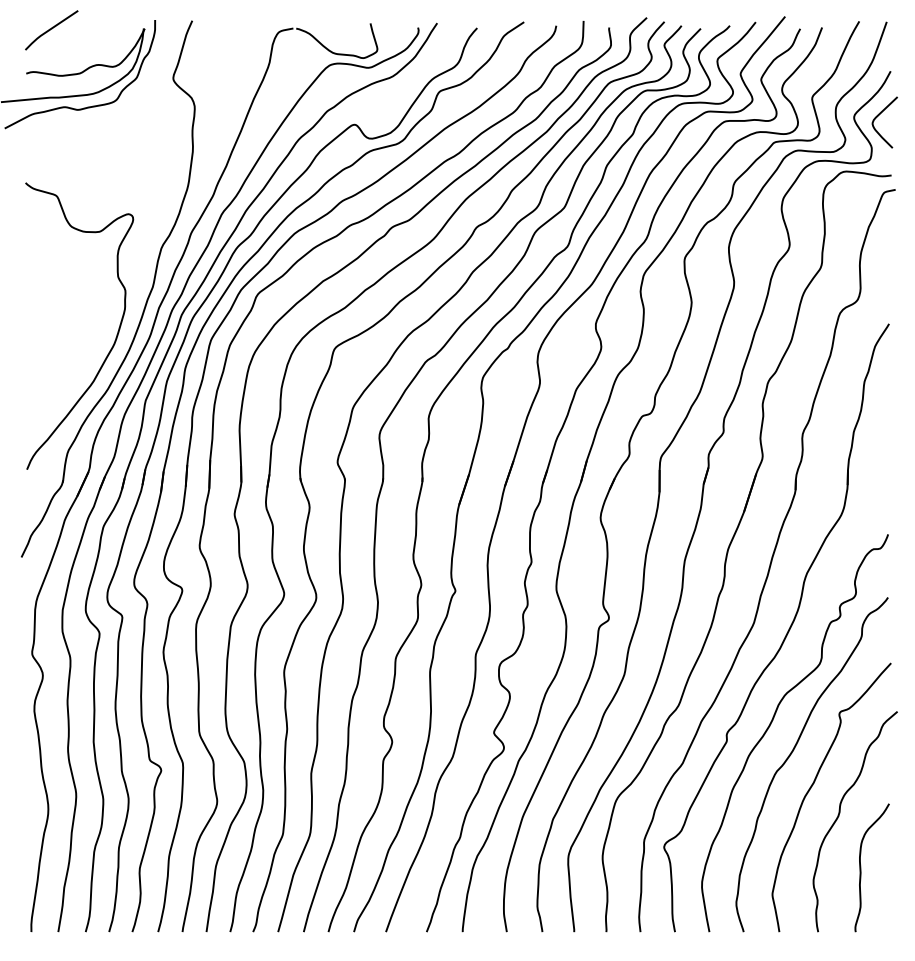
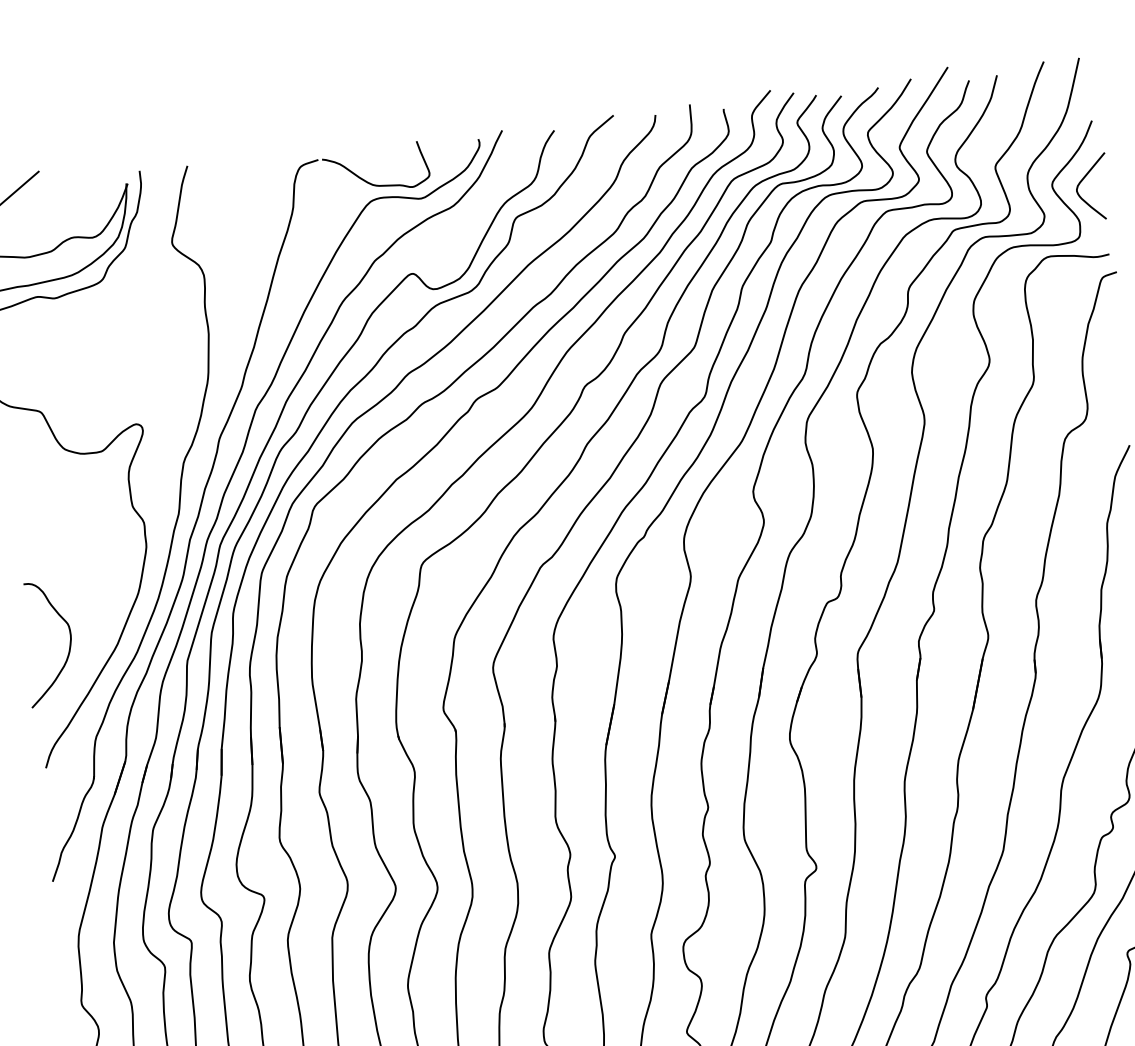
curve: (56, 375) -> (68, 642), added

